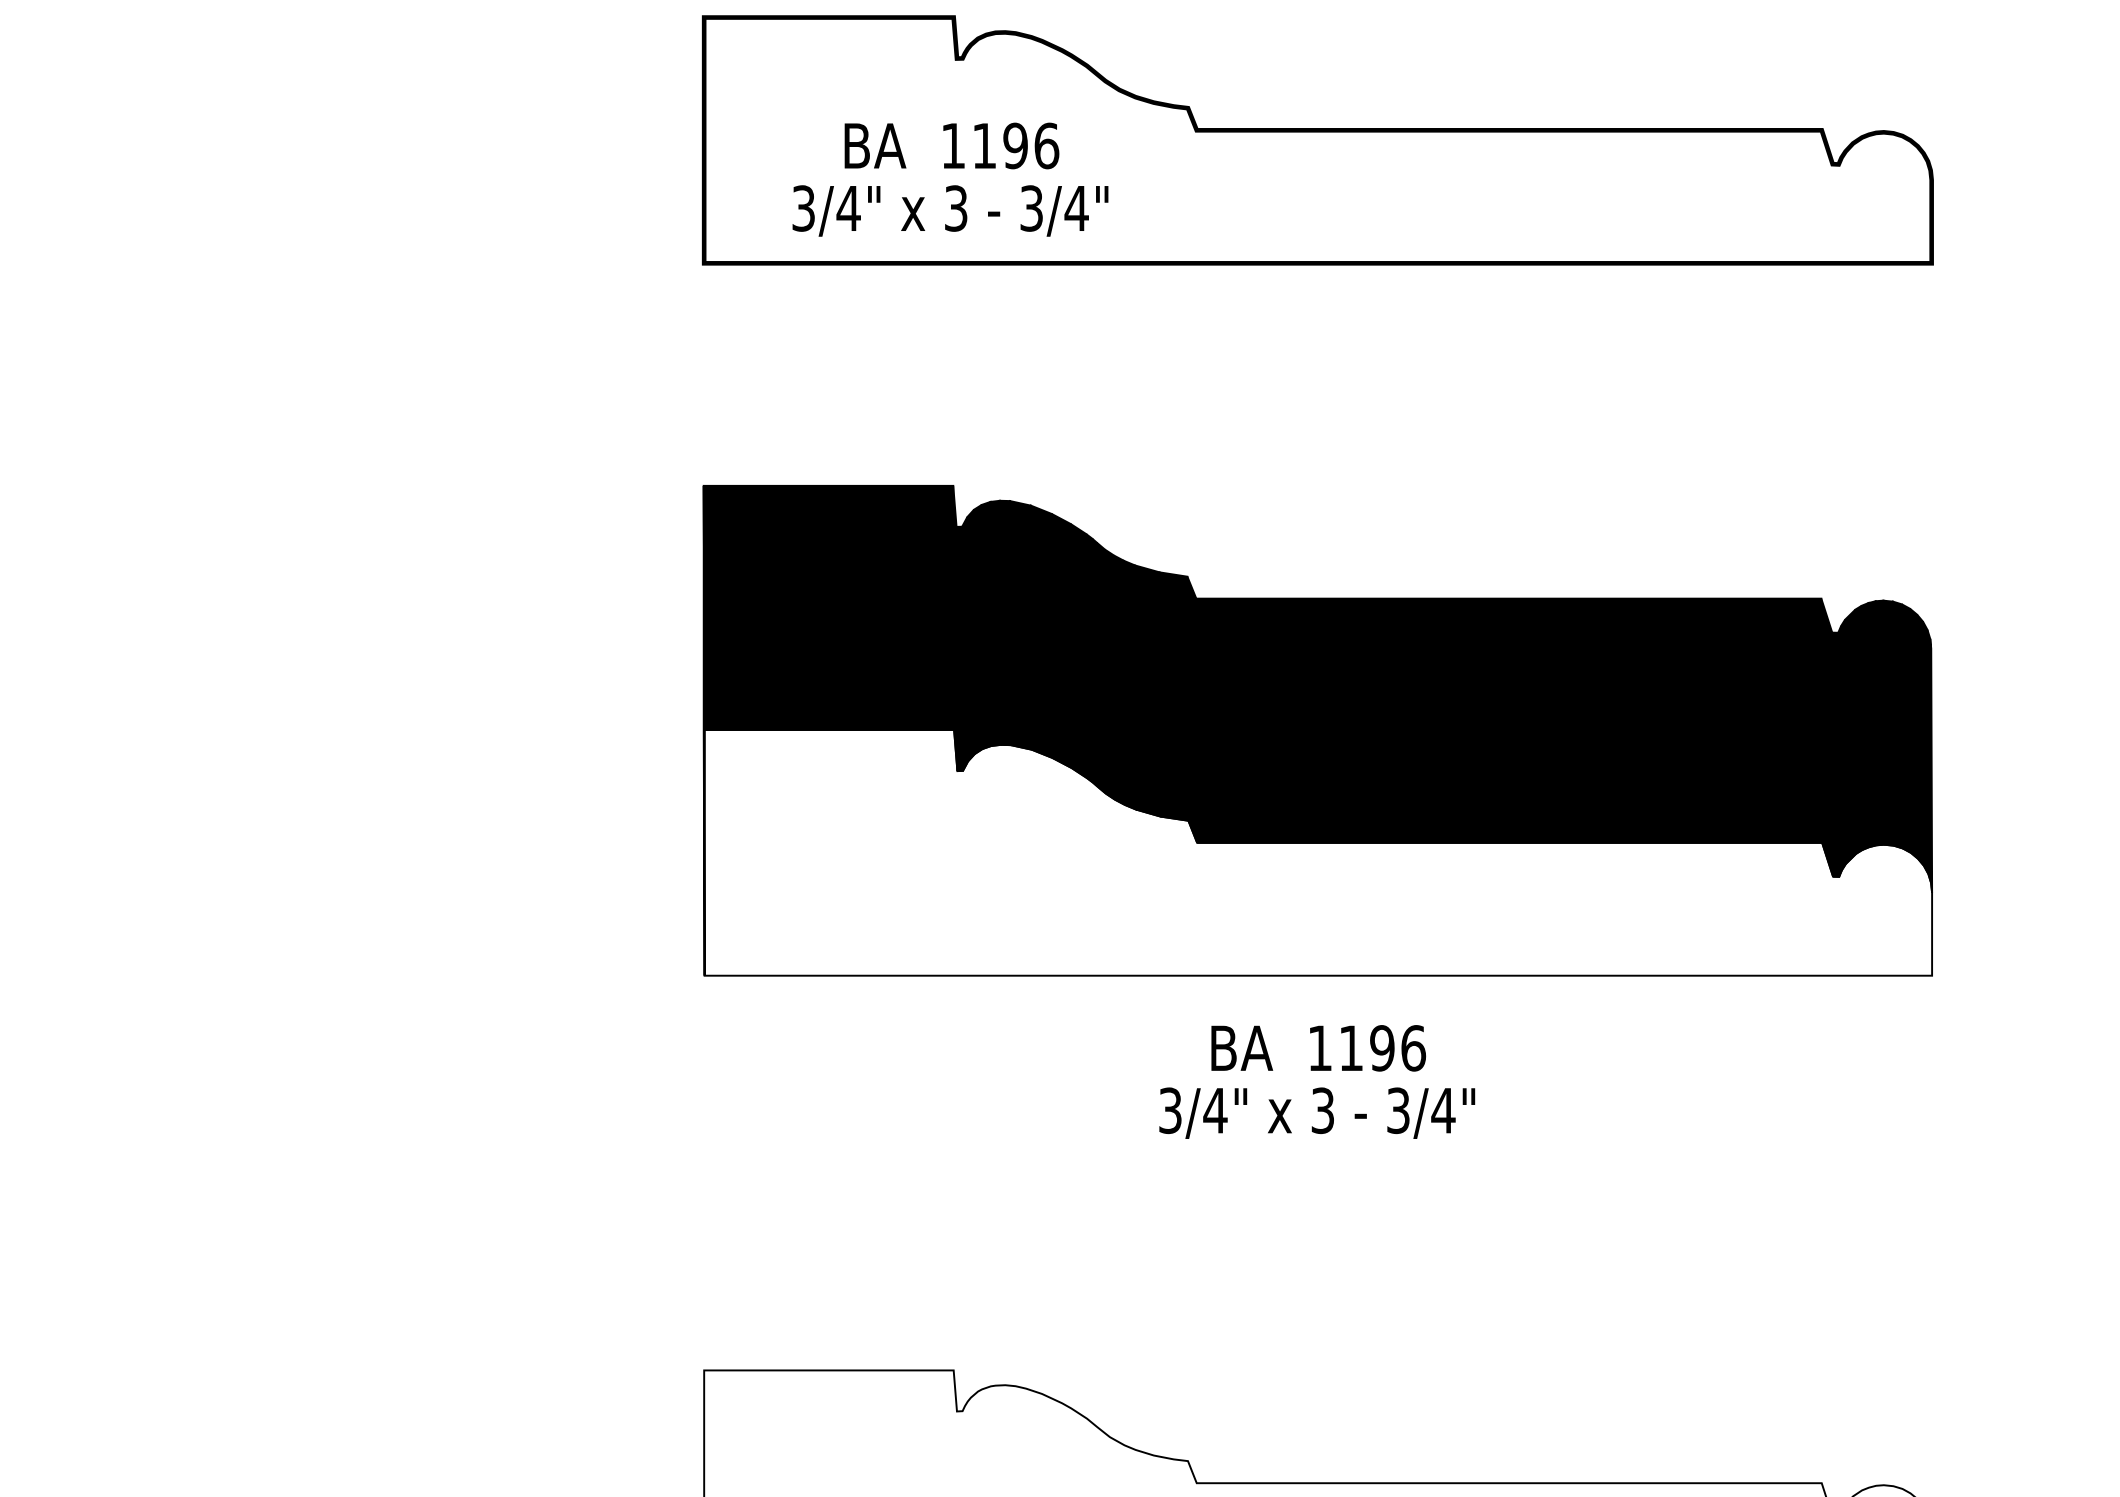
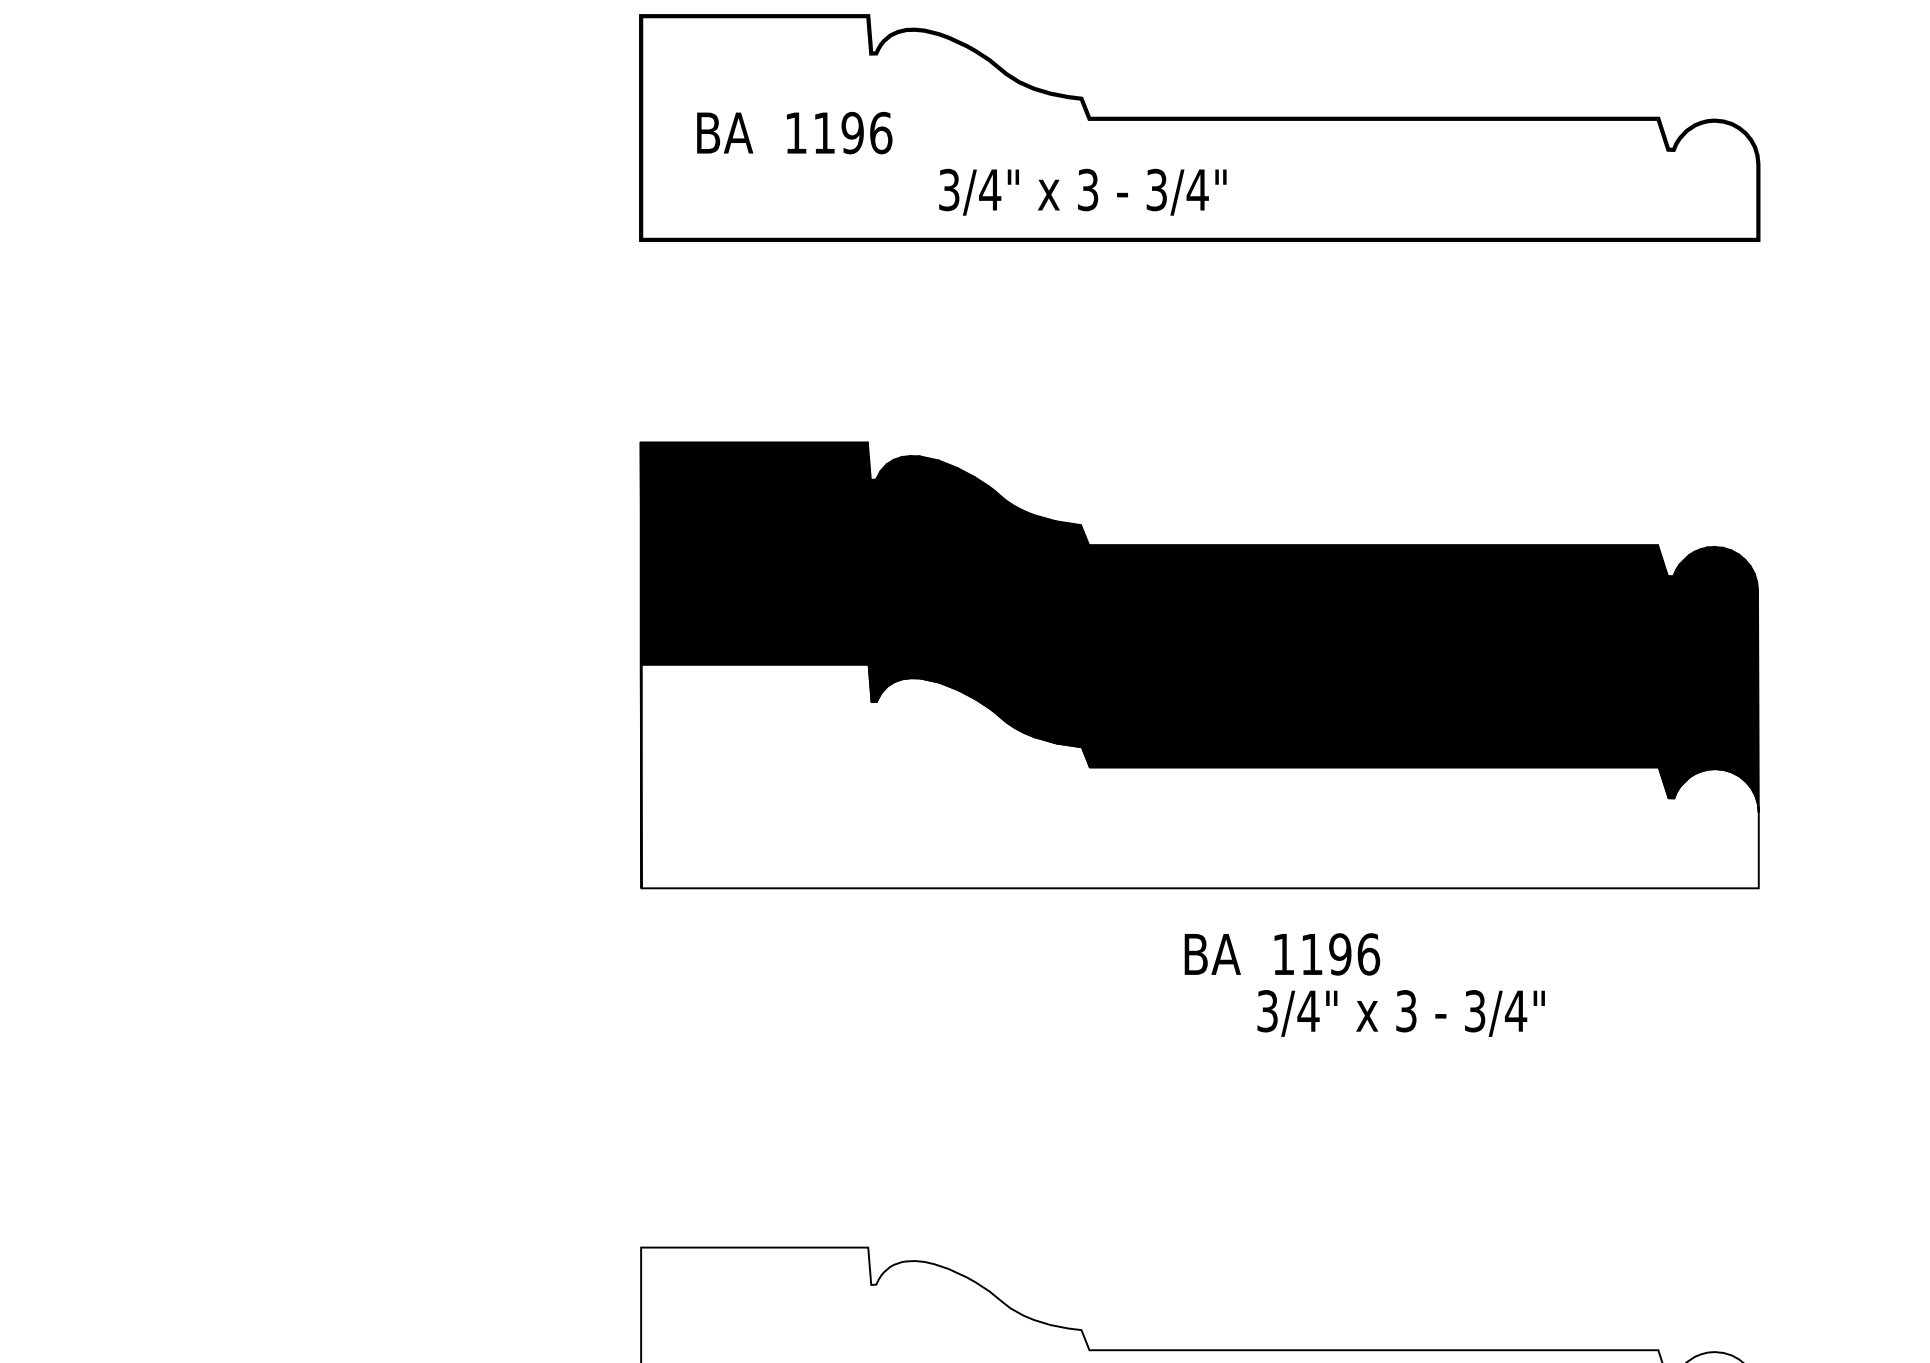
text: (951, 145) -> (794, 132), moved
text: (950, 210) -> (1082, 191), moved
text: (1318, 1048) -> (1282, 954), moved
text: (1317, 1112) -> (1401, 1012), moved

